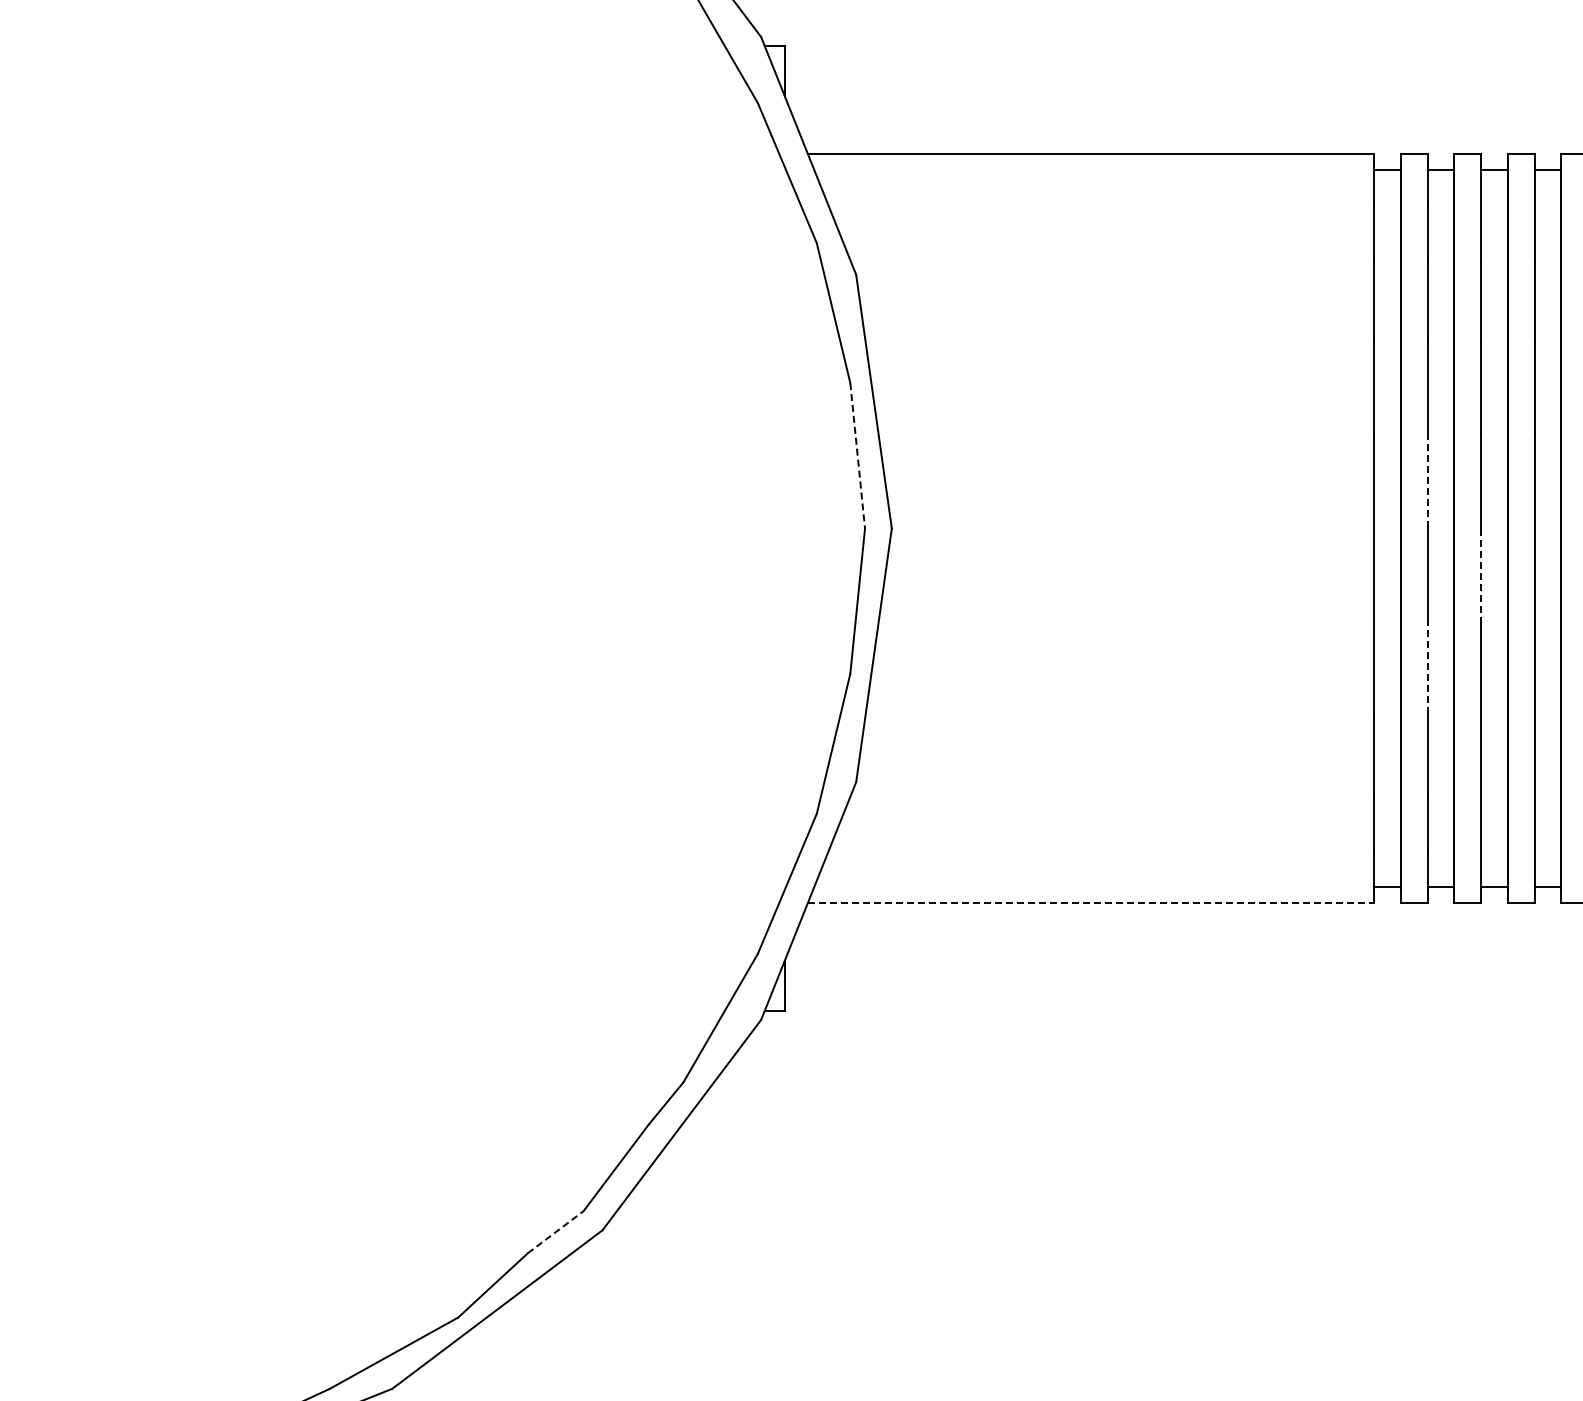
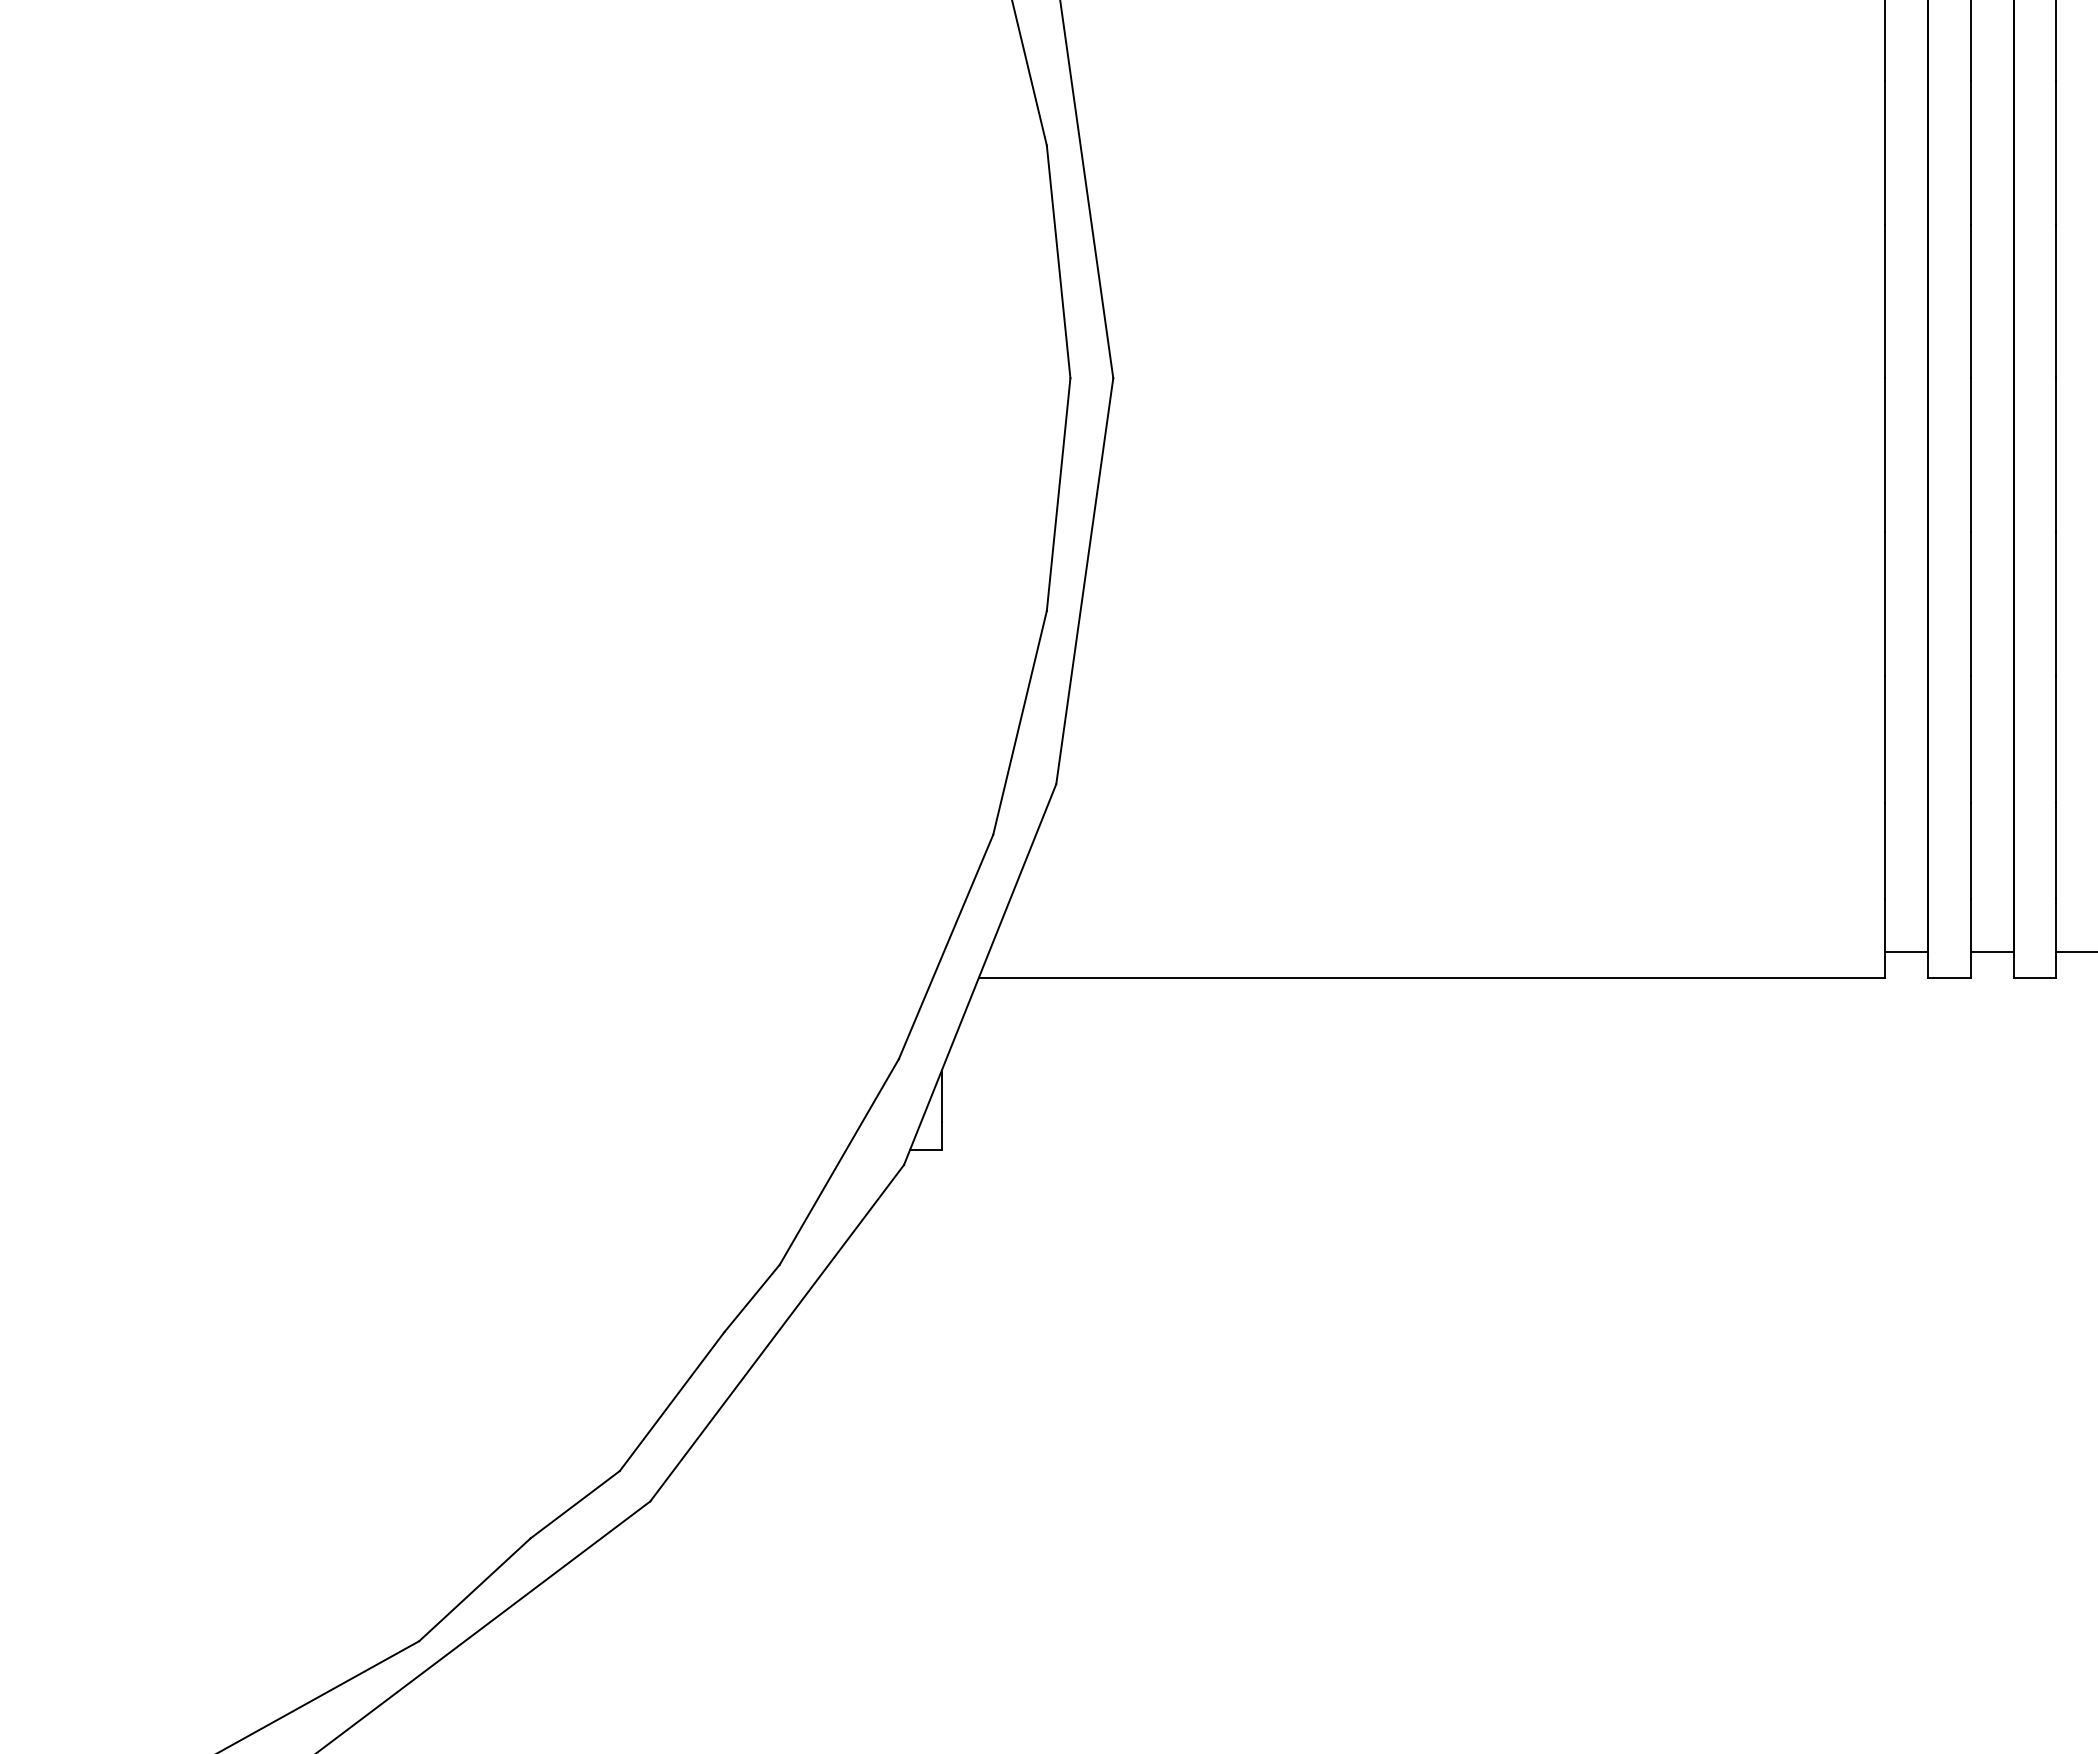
line: (857, 456) -> (1058, 262), dashed -> solid
line: (1427, 480) -> (1970, 301), dashed -> solid
line: (1481, 576) -> (2057, 455), dashed -> solid
line: (1427, 669) -> (1970, 603), dashed -> solid
line: (1091, 903) -> (1432, 978), dashed -> solid
line: (555, 1232) -> (574, 1505), dashed -> solid

